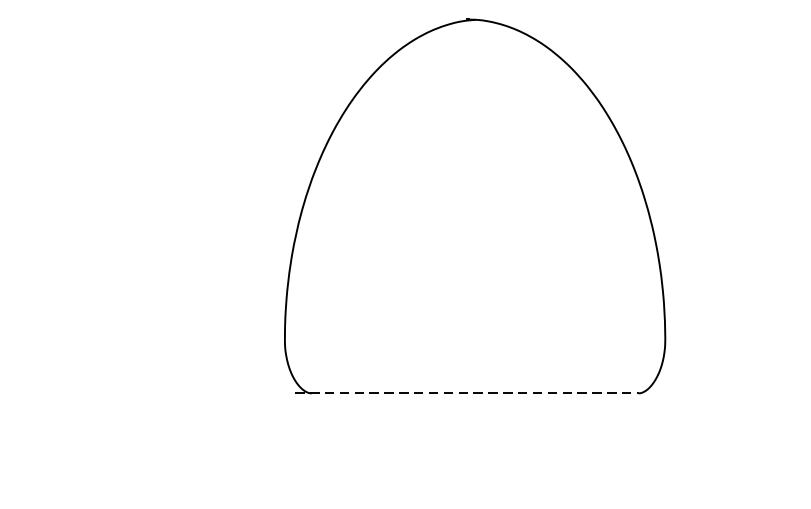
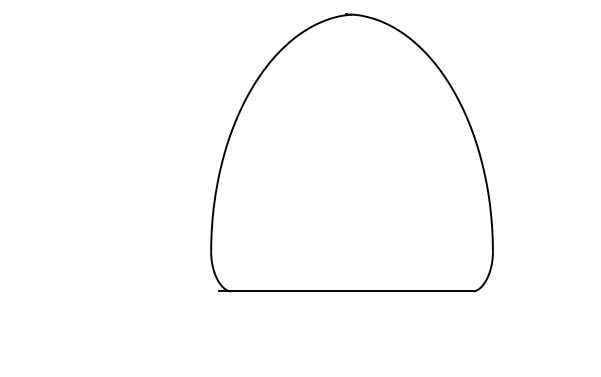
line: (467, 393) -> (346, 291), dashed -> solid

